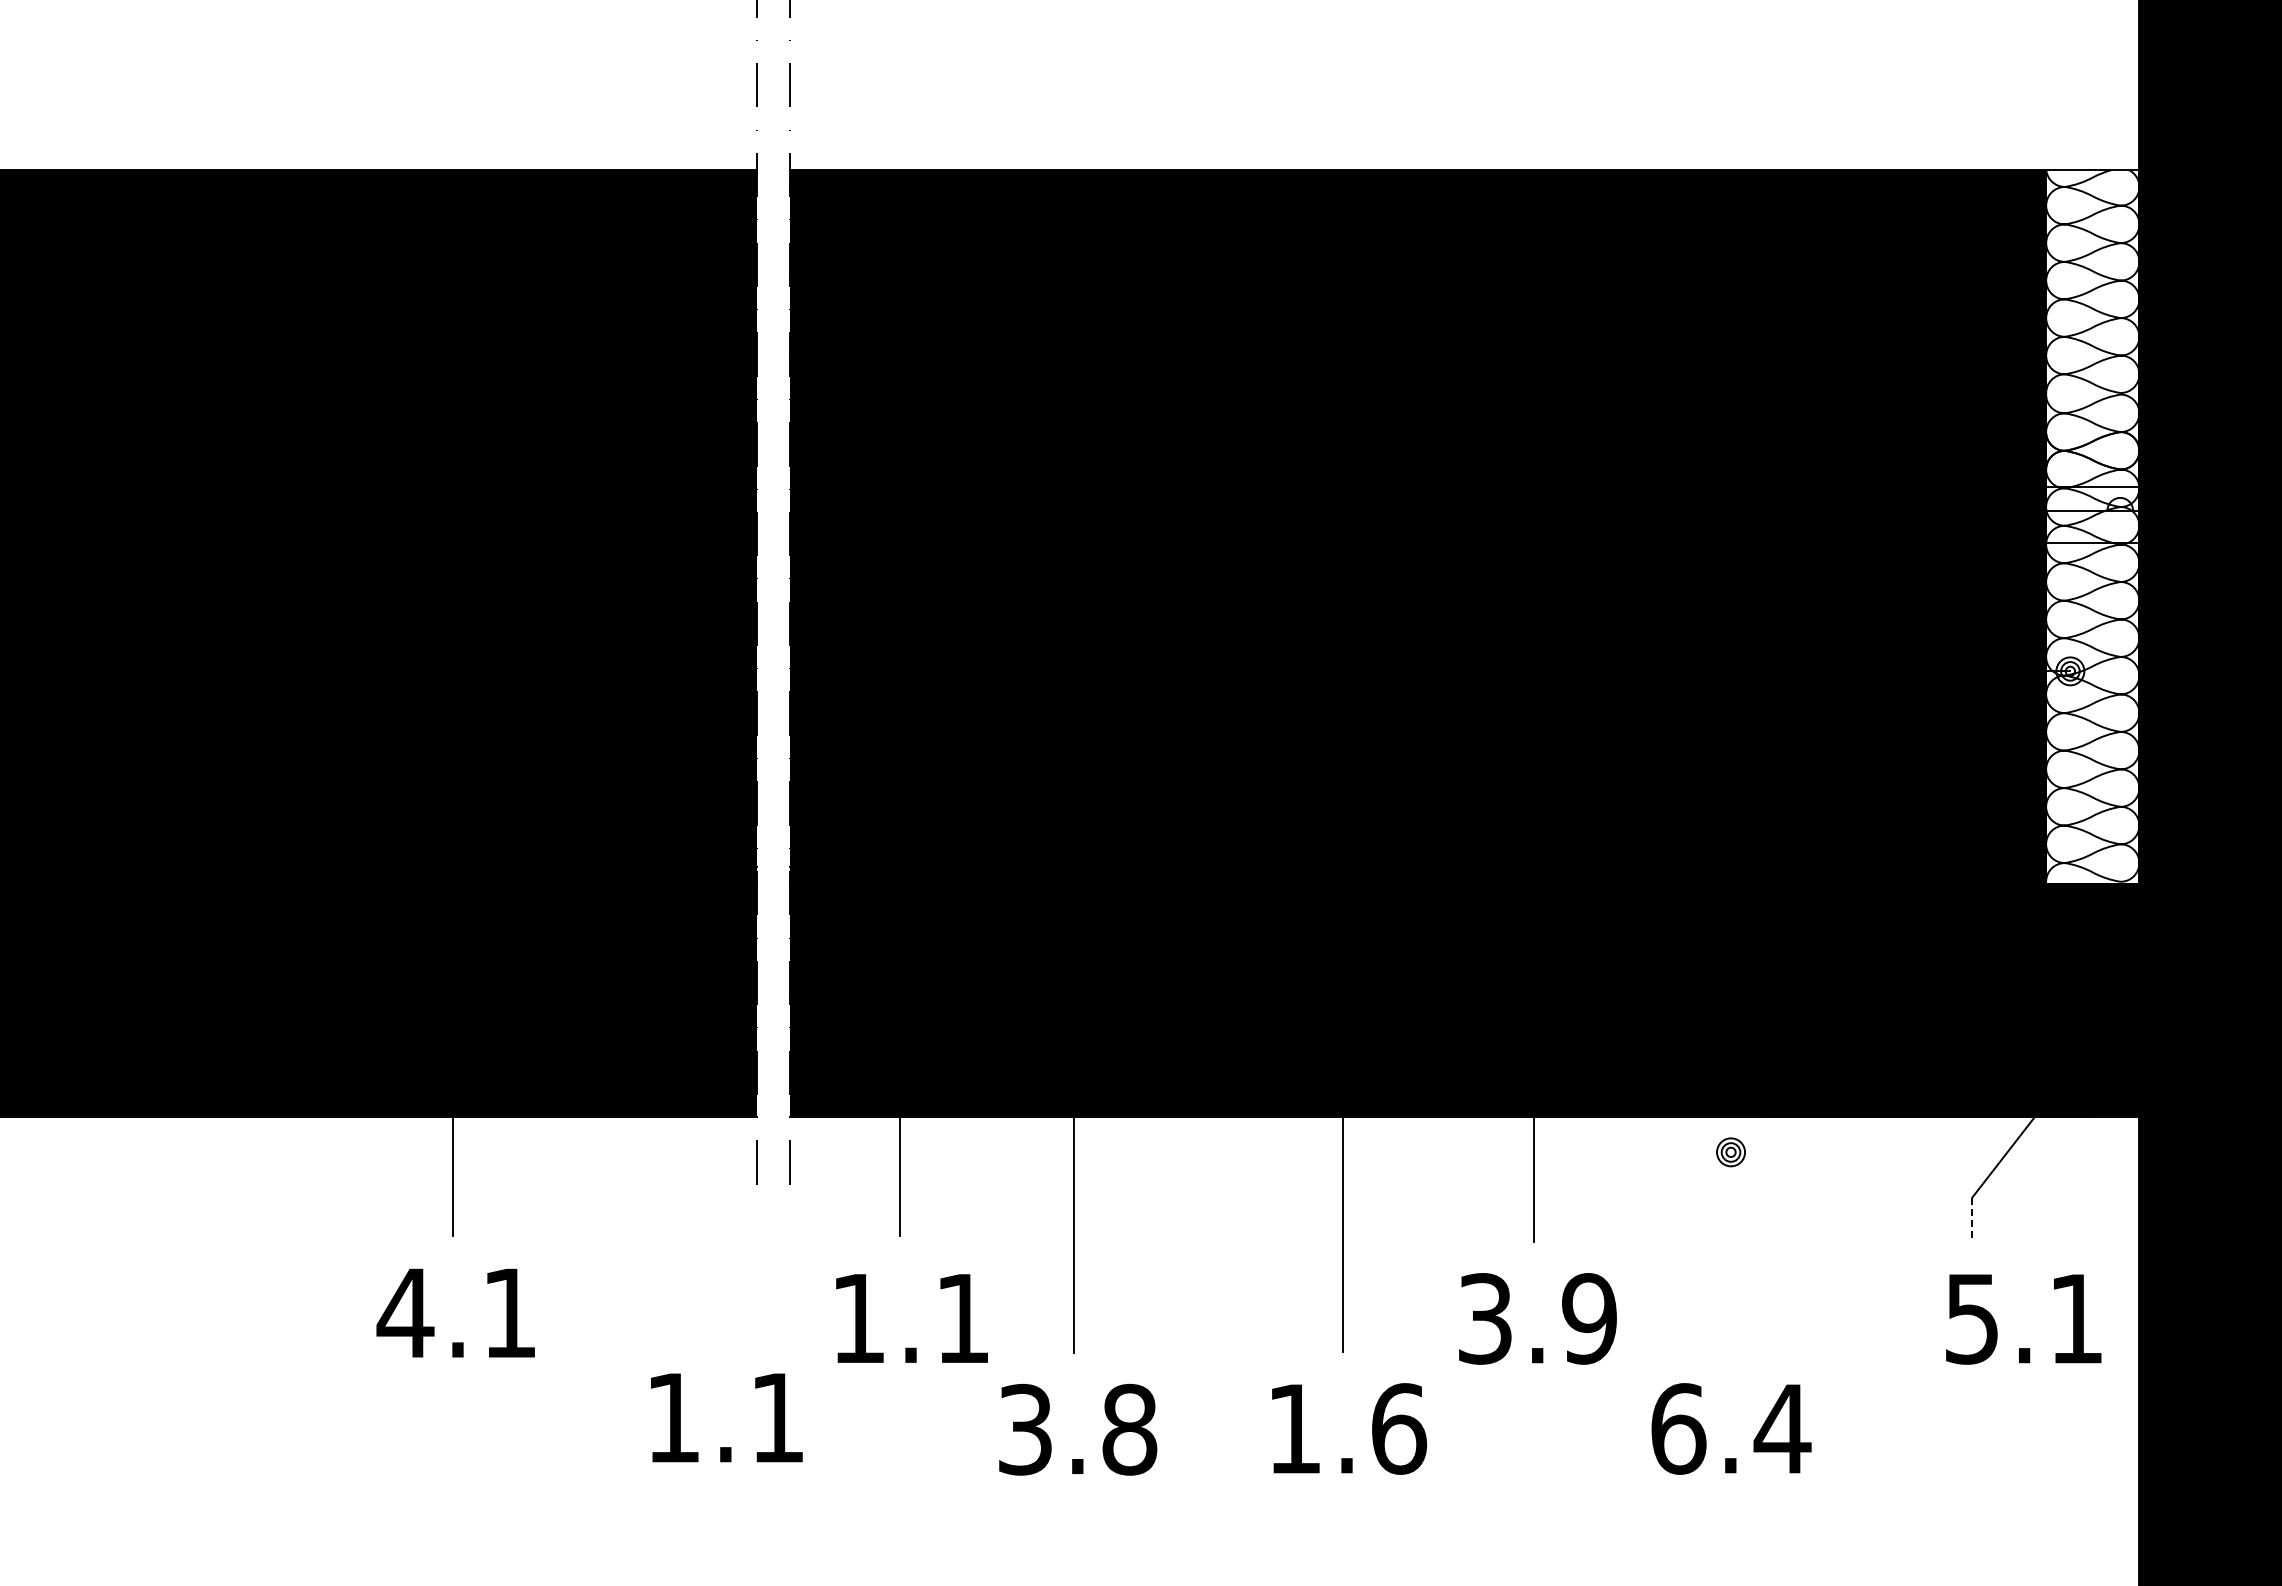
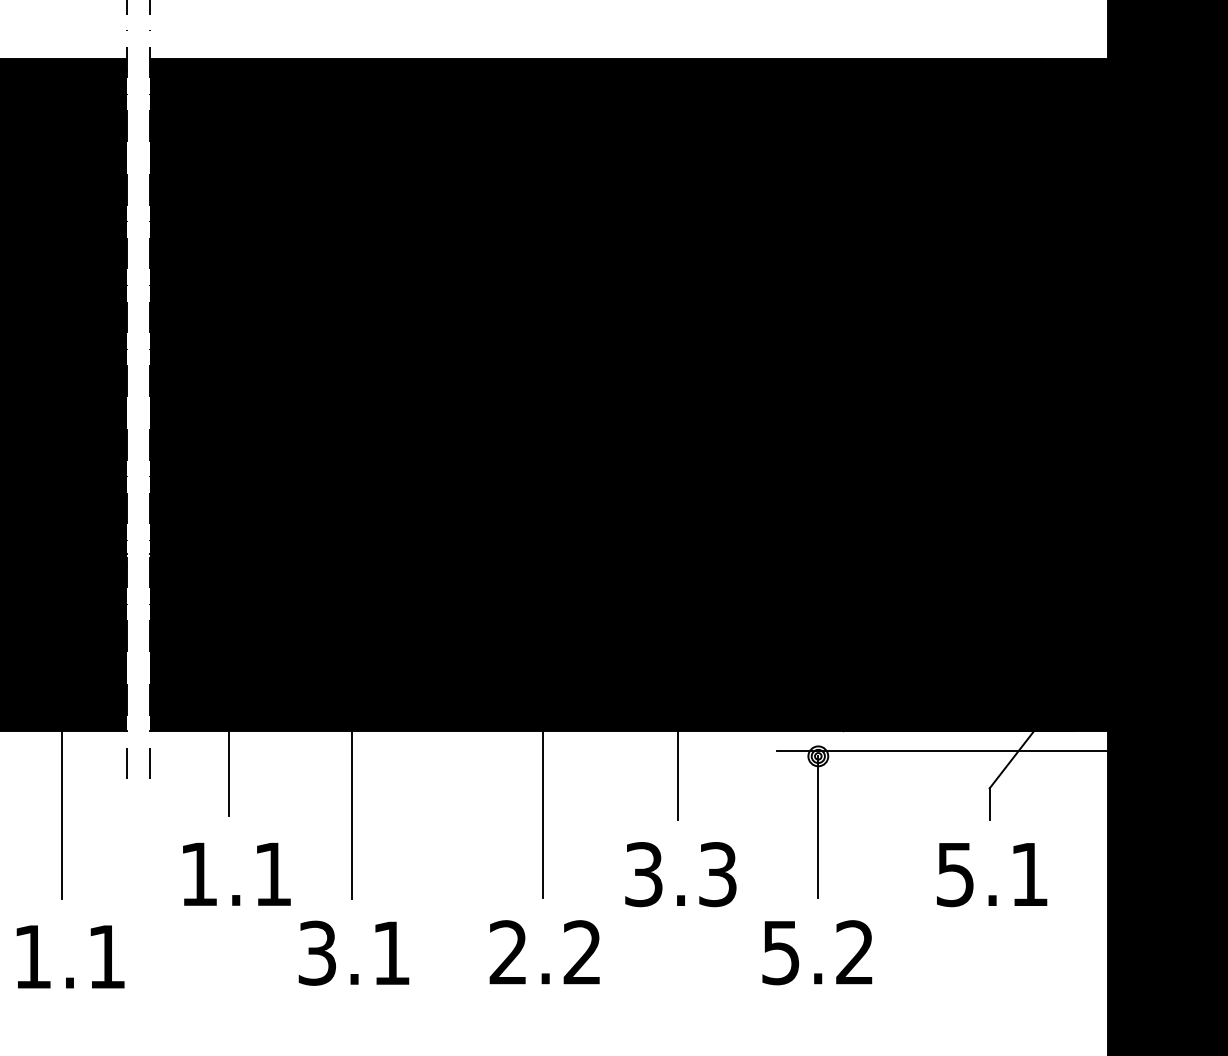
fill: (2092, 526) -> (1074, 312), added
line: (1906, 1144) -> (942, 750), added
line: (665, 1220) -> (61, 804), added
line: (1972, 1220) -> (989, 804), dashed -> solid
line: (1731, 1251) -> (818, 826), added
text: (1589, 1318) -> (717, 874), 3.9 -> 3.3
text: (2023, 1319) -> (991, 874), moved
text: (726, 1417) -> (70, 956), moved
text: (1347, 1428) -> (546, 952), 1.6 -> 2.2
text: (1731, 1428) -> (818, 952), 6.4 -> 5.2
text: (1129, 1429) -> (391, 953), 3.8 -> 3.1

